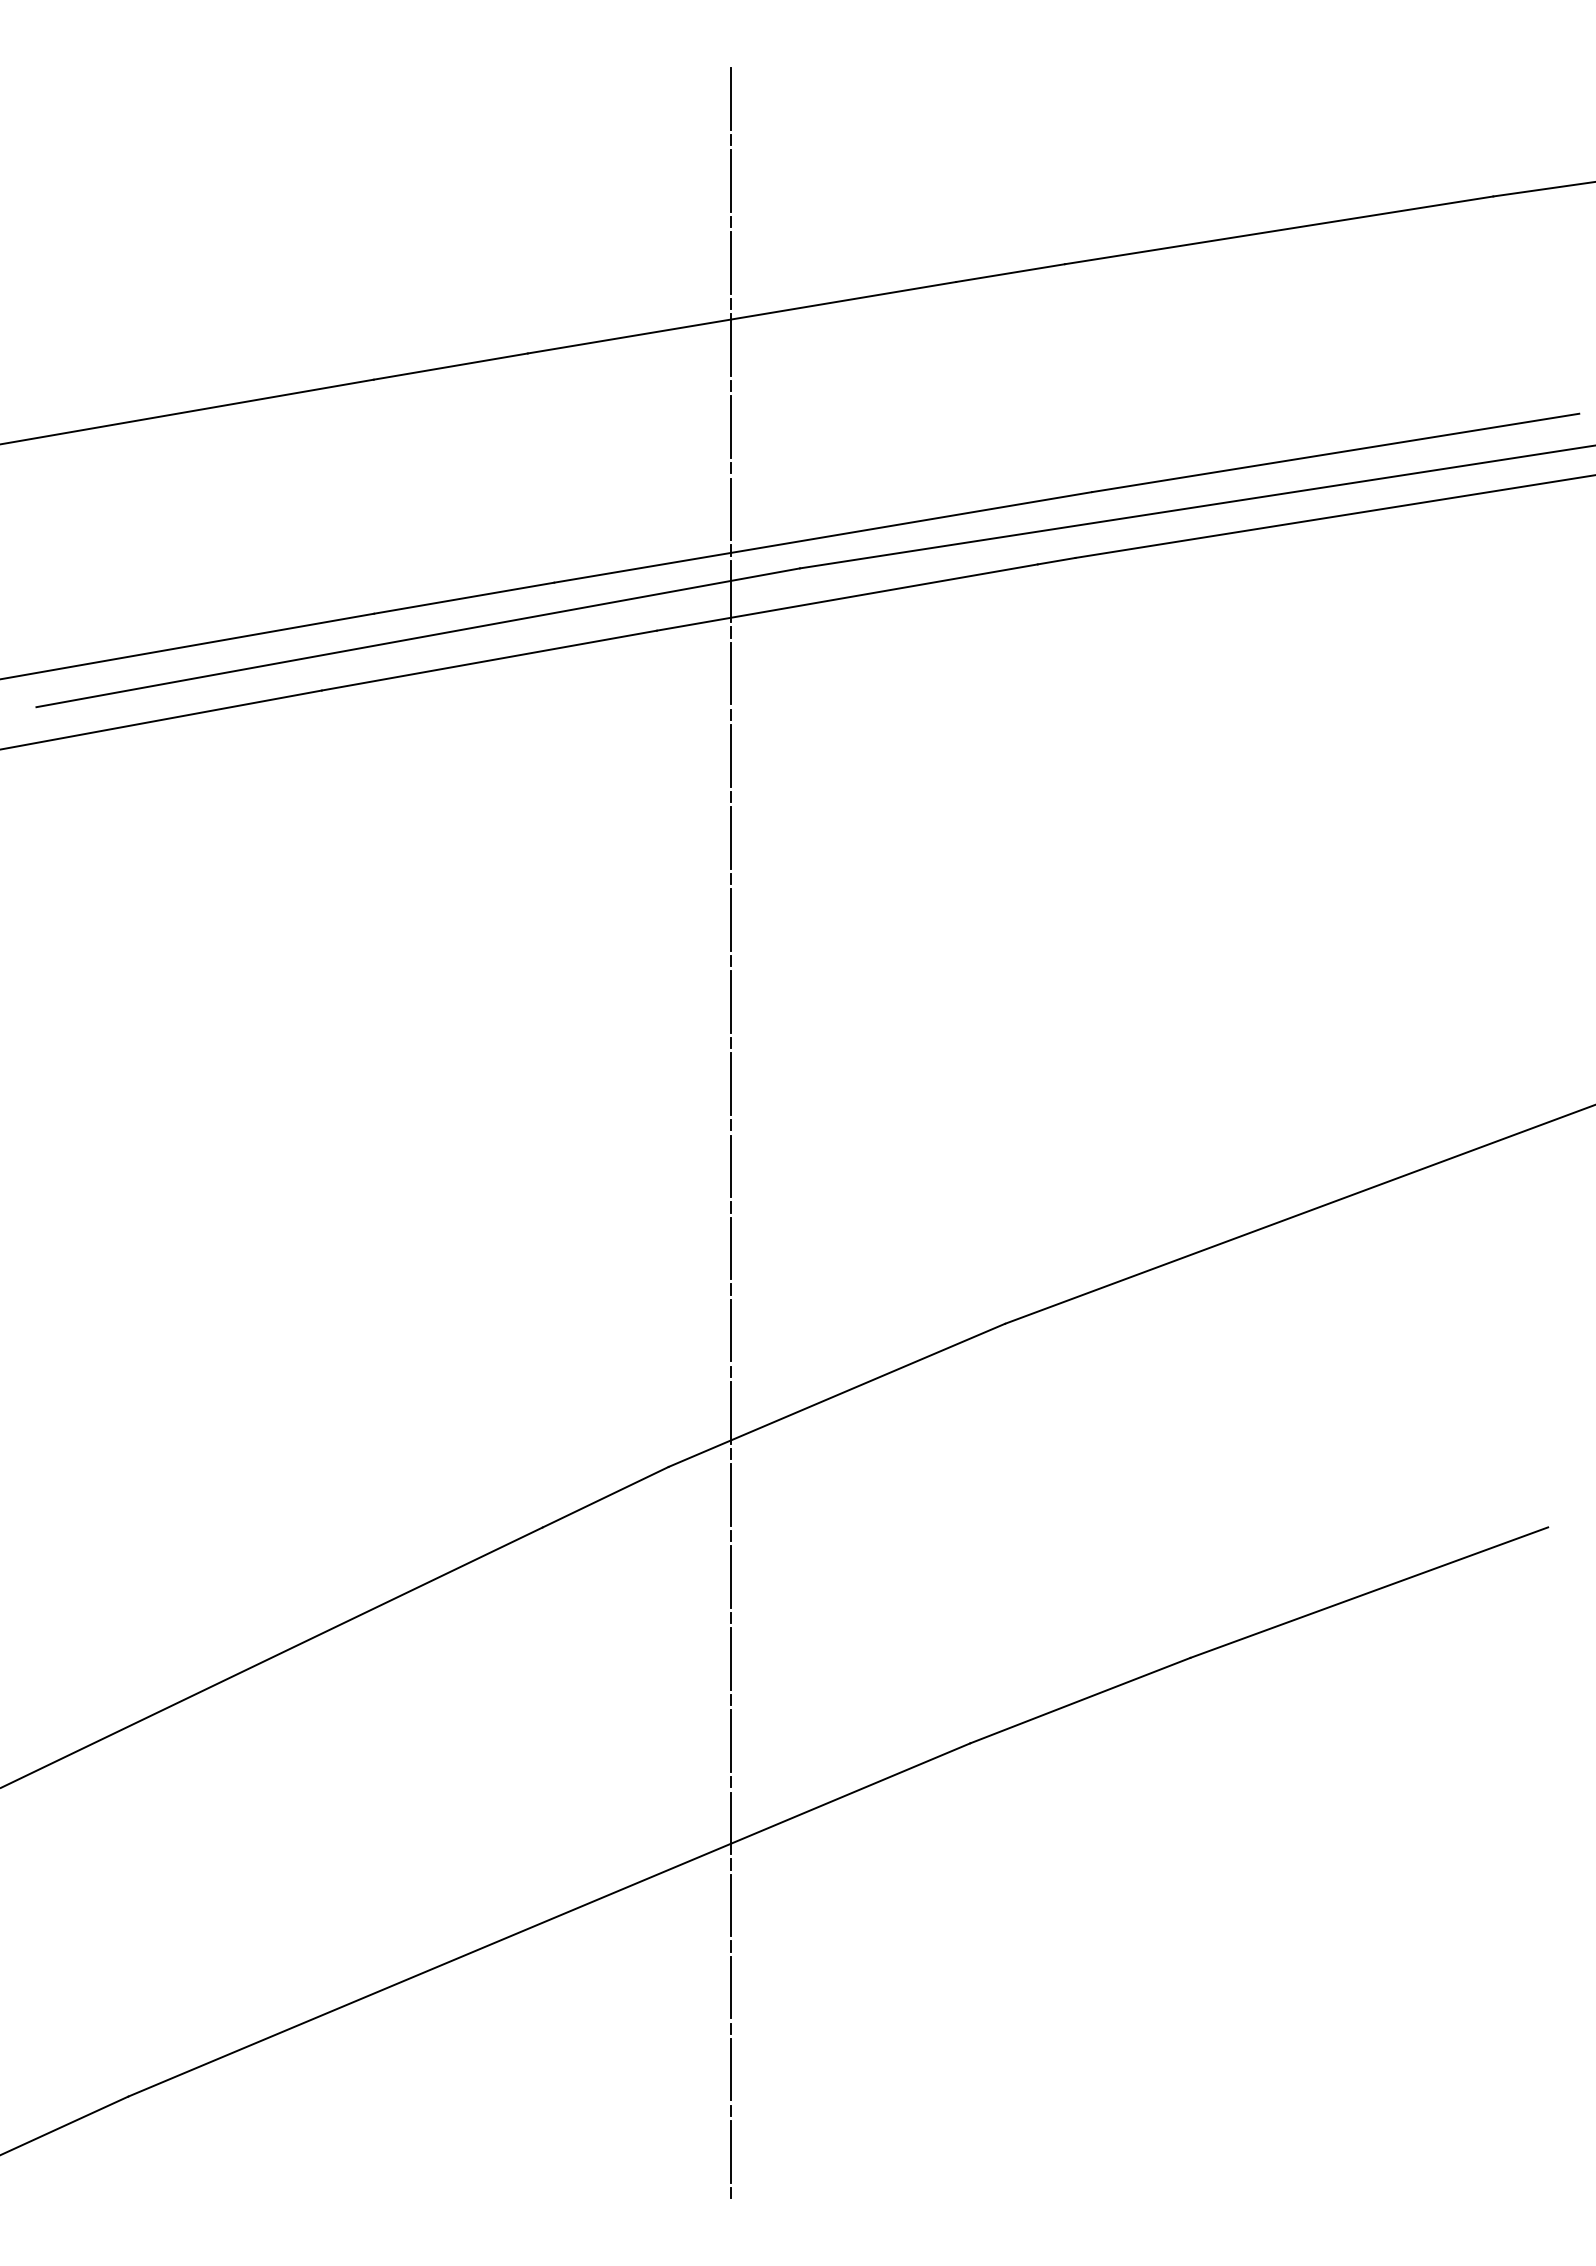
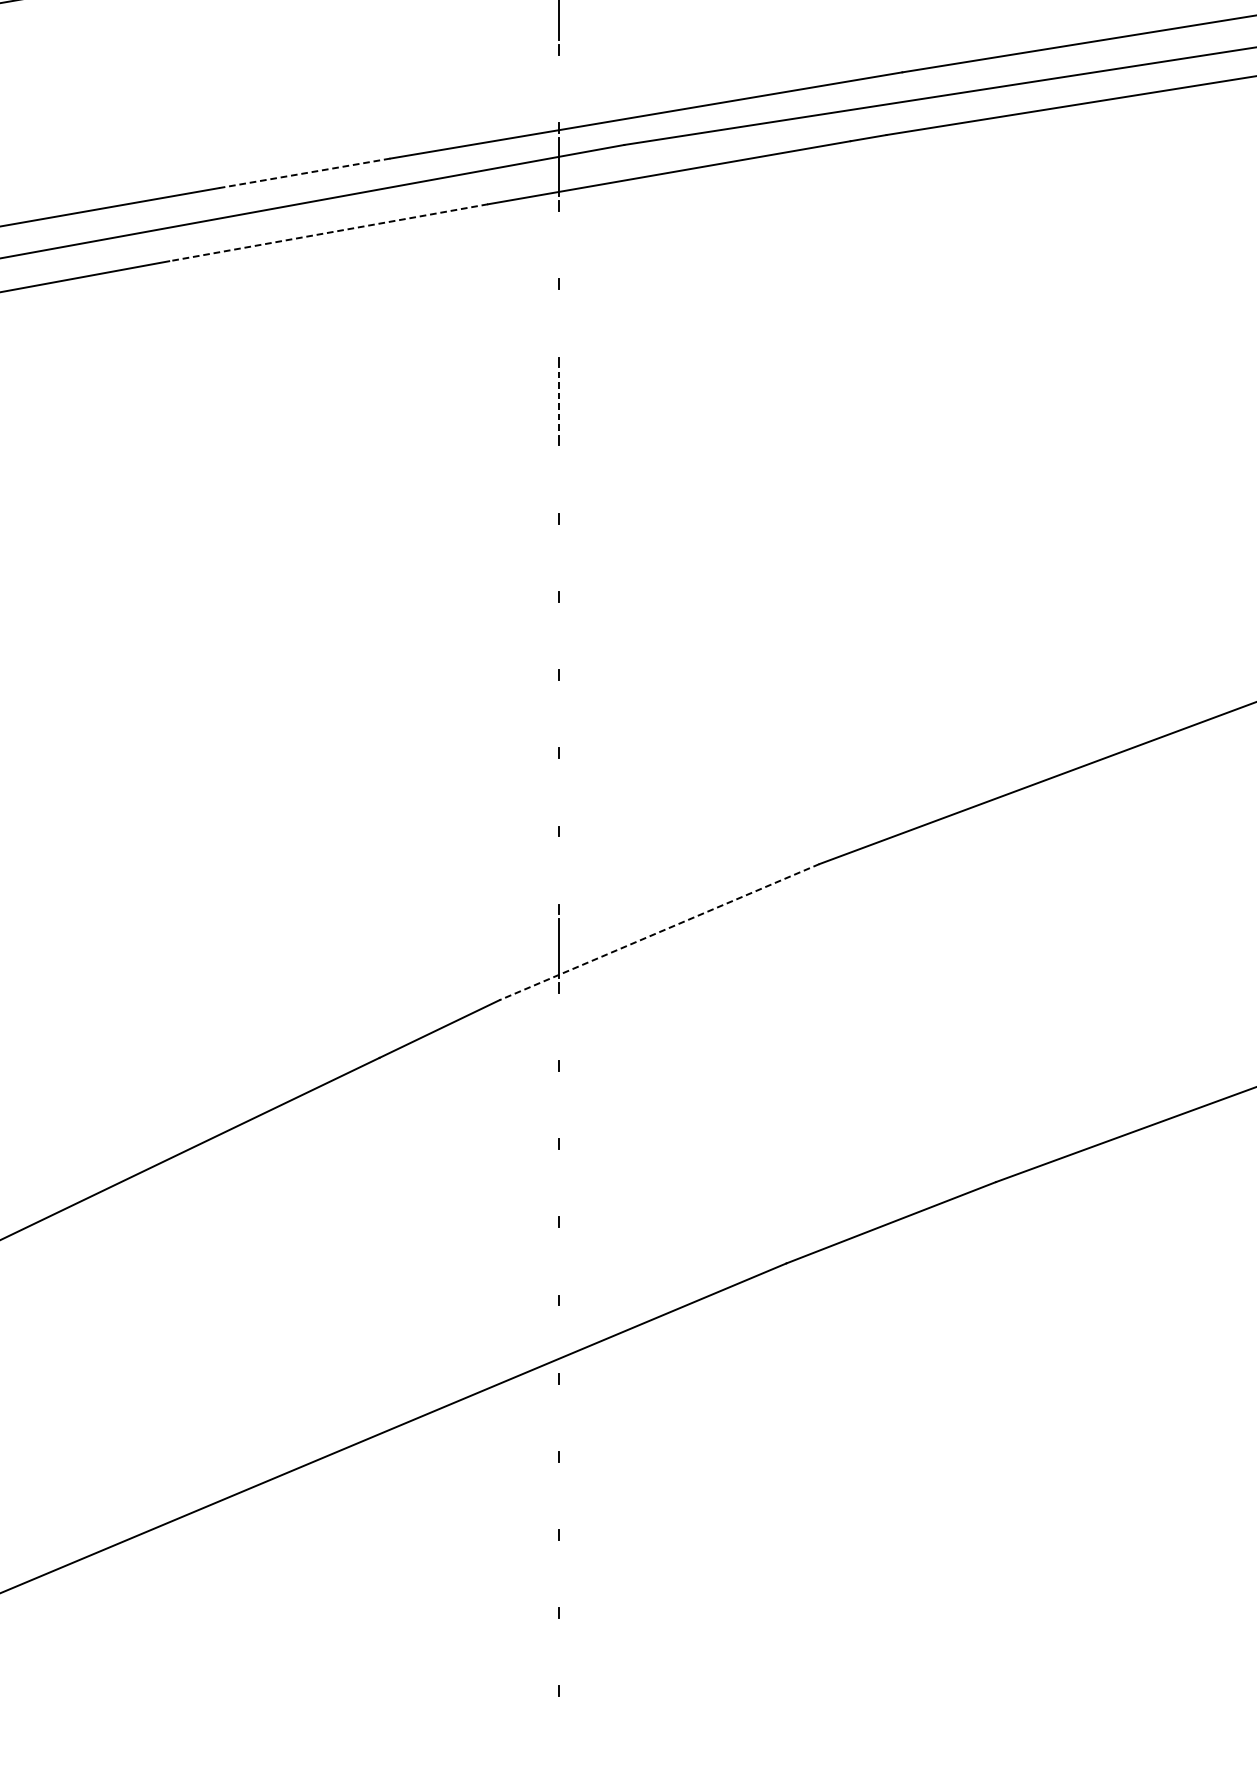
line: (731, 509) -> (559, 88), removed
line: (463, 598) -> (304, 173), solid -> dashed
line: (488, 660) -> (327, 232), solid -> dashed
line: (731, 673) -> (559, 245), removed
line: (731, 755) -> (559, 323), removed
line: (731, 837) -> (559, 401), solid -> dashed
line: (731, 919) -> (559, 479), removed
line: (731, 1001) -> (559, 557), removed
line: (731, 1084) -> (559, 636), removed
line: (731, 1166) -> (559, 714), removed
line: (731, 1248) -> (559, 792), removed
line: (731, 1330) -> (559, 870), removed
line: (836, 1395) -> (659, 932), solid -> dashed
line: (731, 1494) -> (559, 1026), removed
line: (731, 1576) -> (559, 1104), removed
line: (731, 1658) -> (559, 1182), removed
line: (731, 1741) -> (559, 1261), removed
line: (731, 1823) -> (559, 1339), removed
line: (731, 1905) -> (559, 1417), removed
line: (731, 1987) -> (559, 1495), removed
line: (731, 2069) -> (559, 1573), removed
line: (731, 2151) -> (559, 1651), removed

